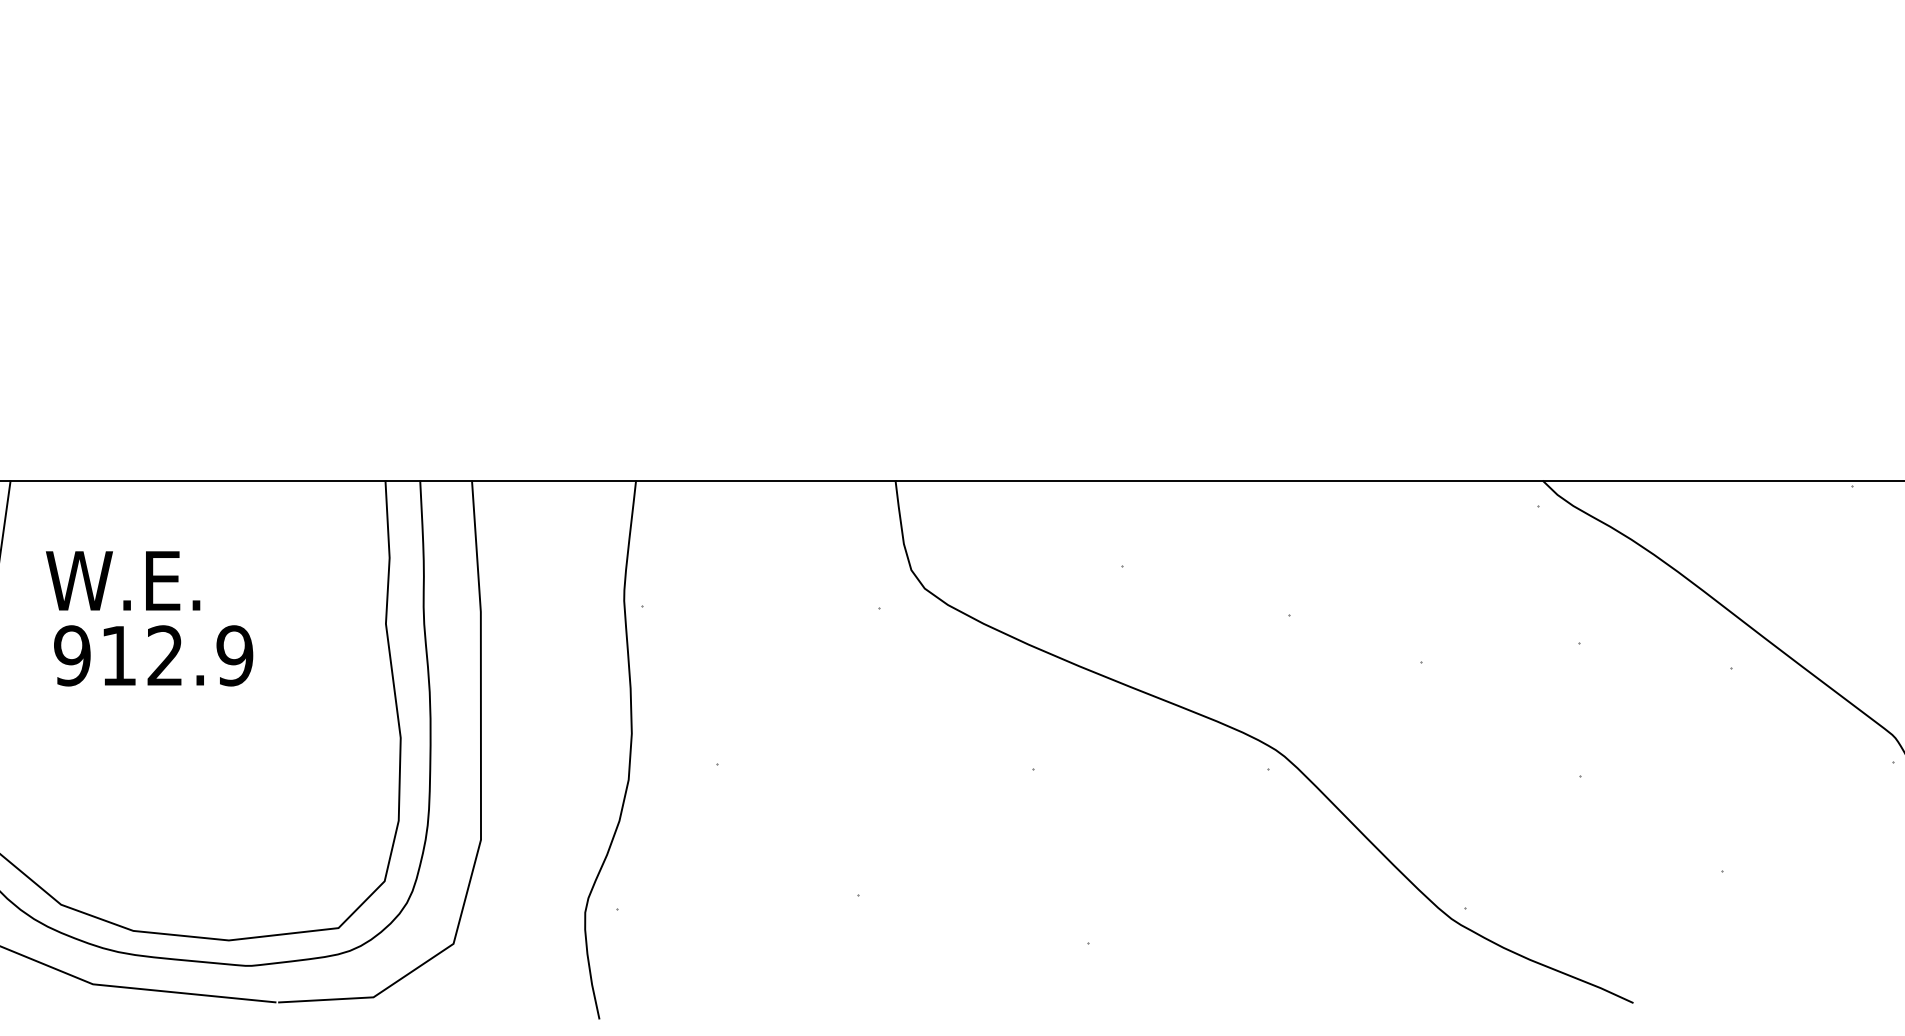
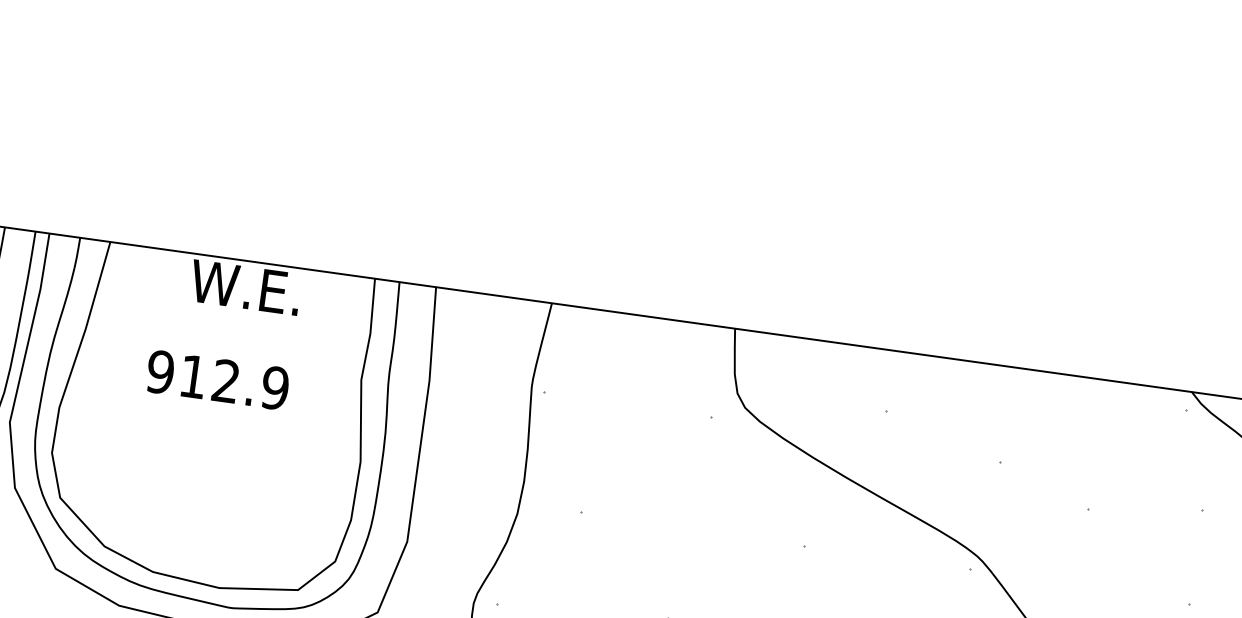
text: (123, 580) -> (245, 287), moved
text: (153, 655) -> (217, 379), moved

